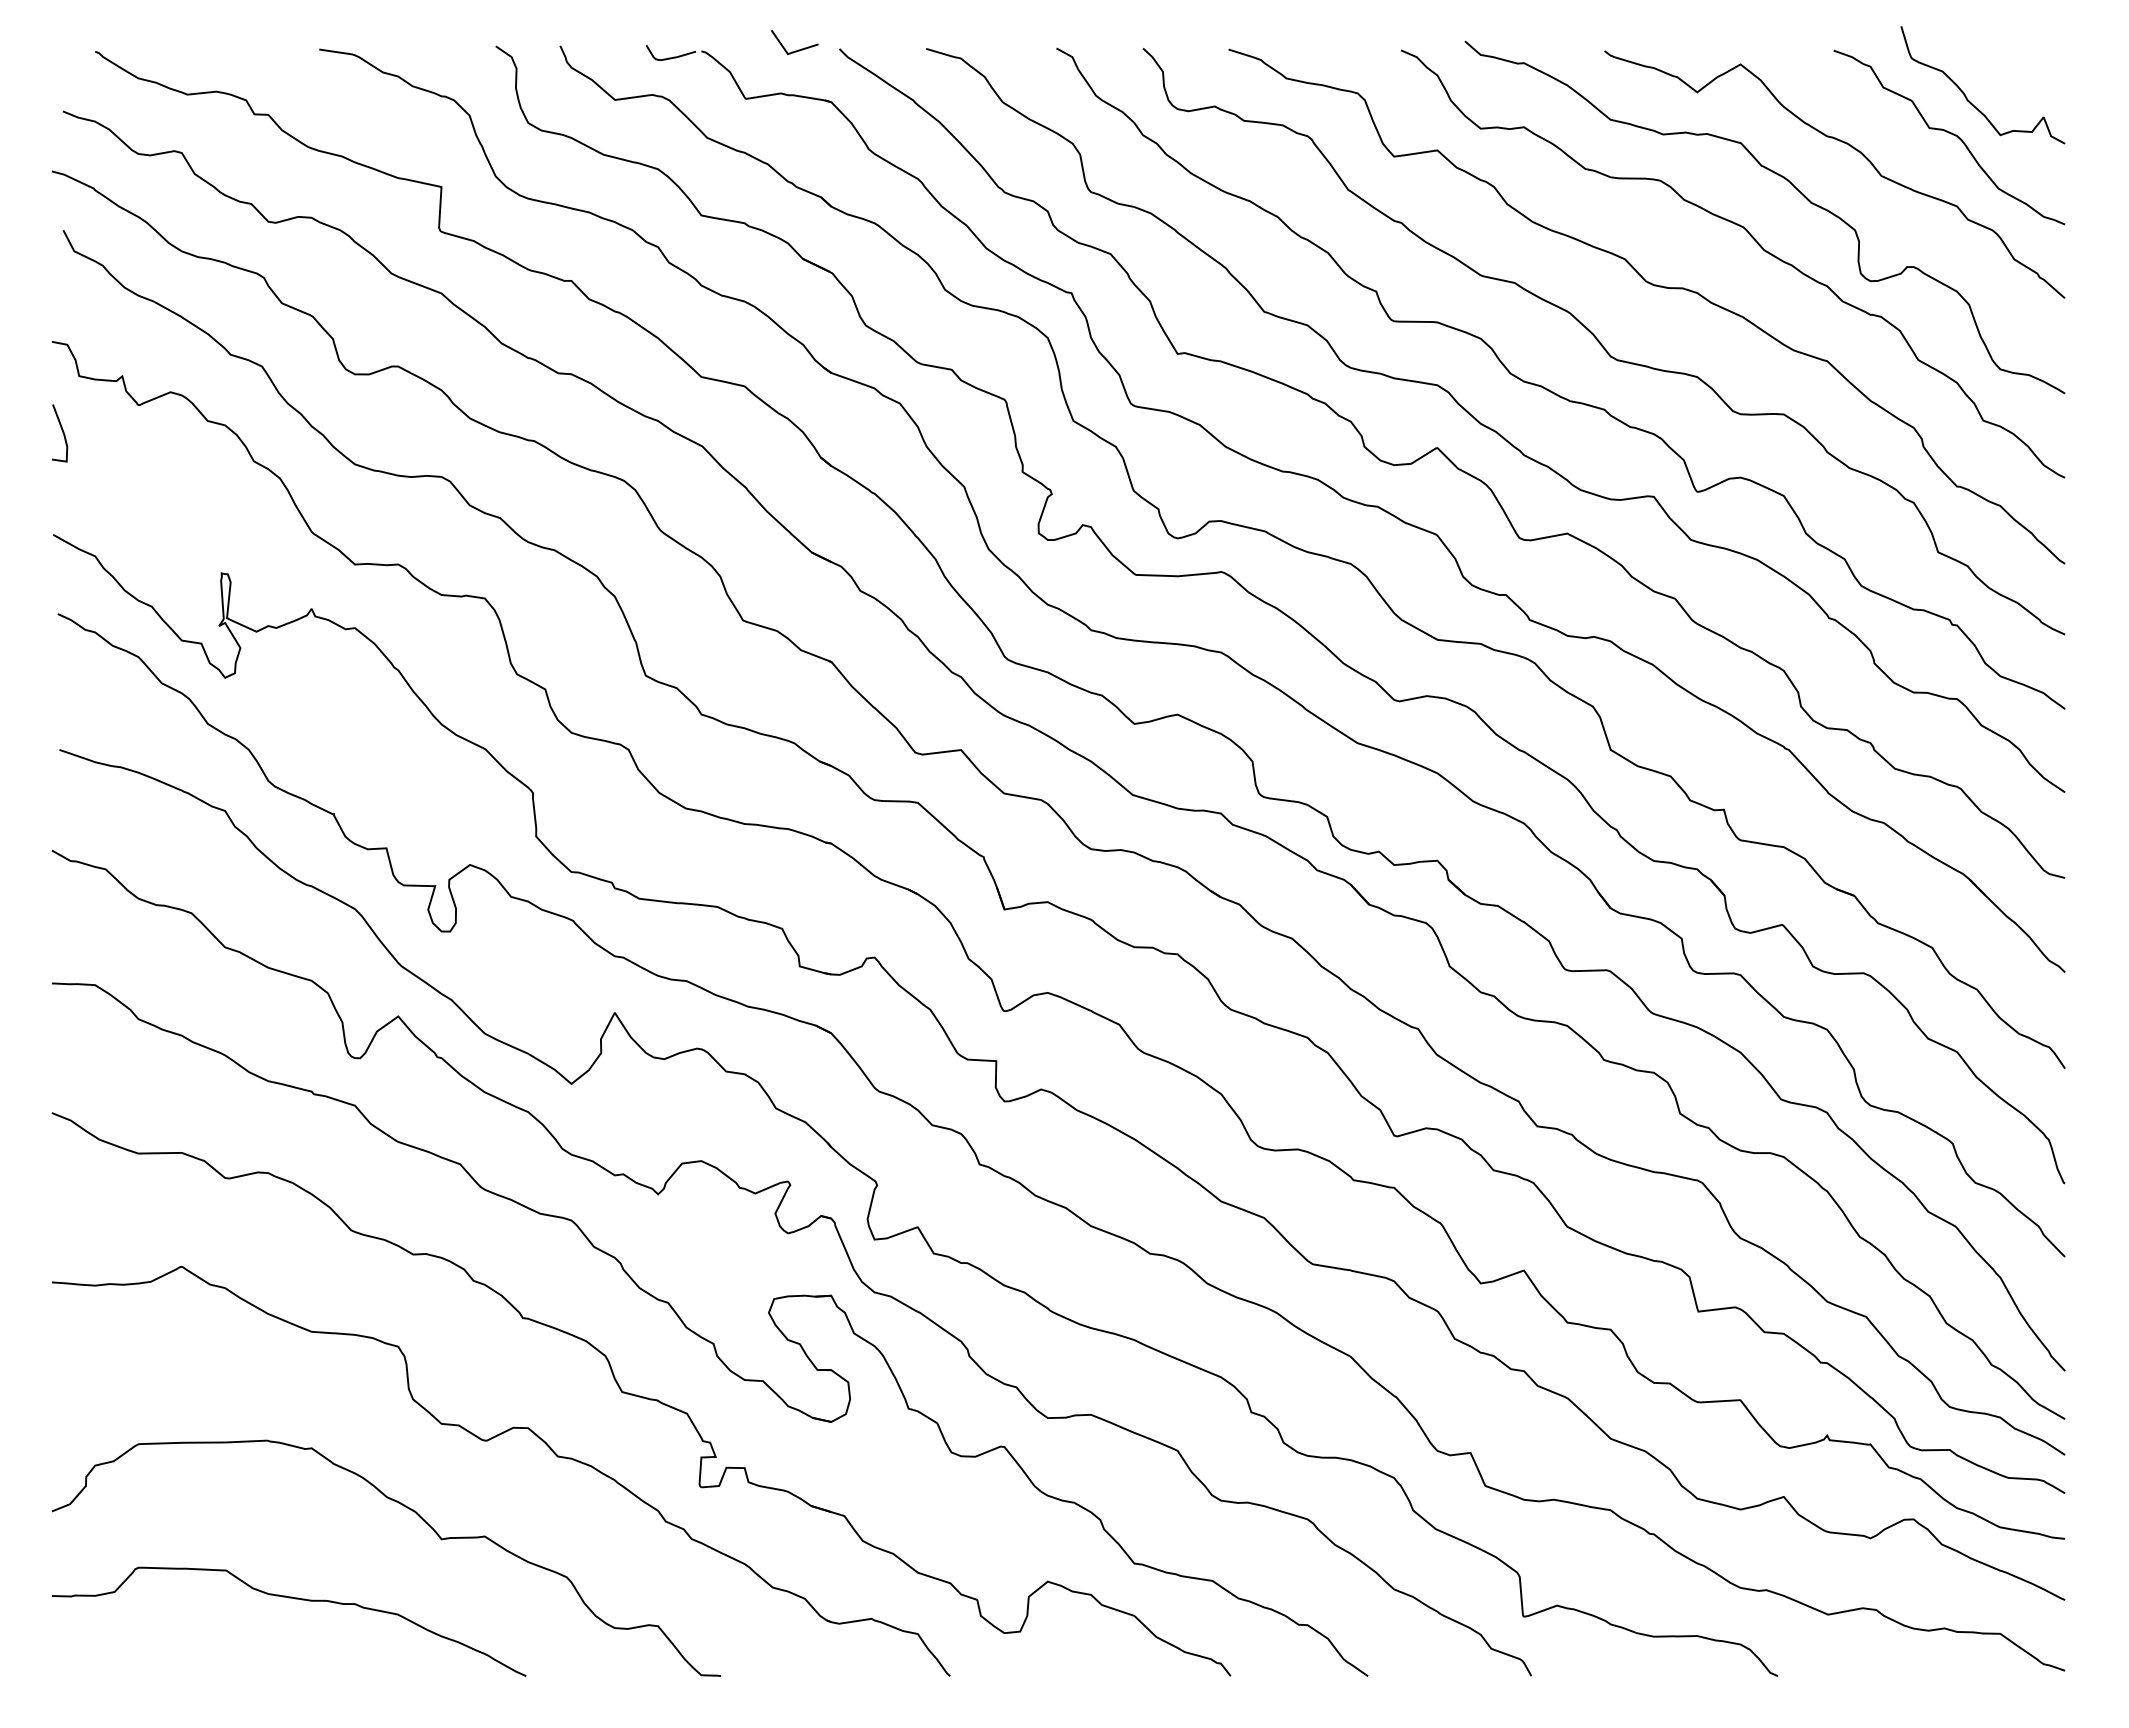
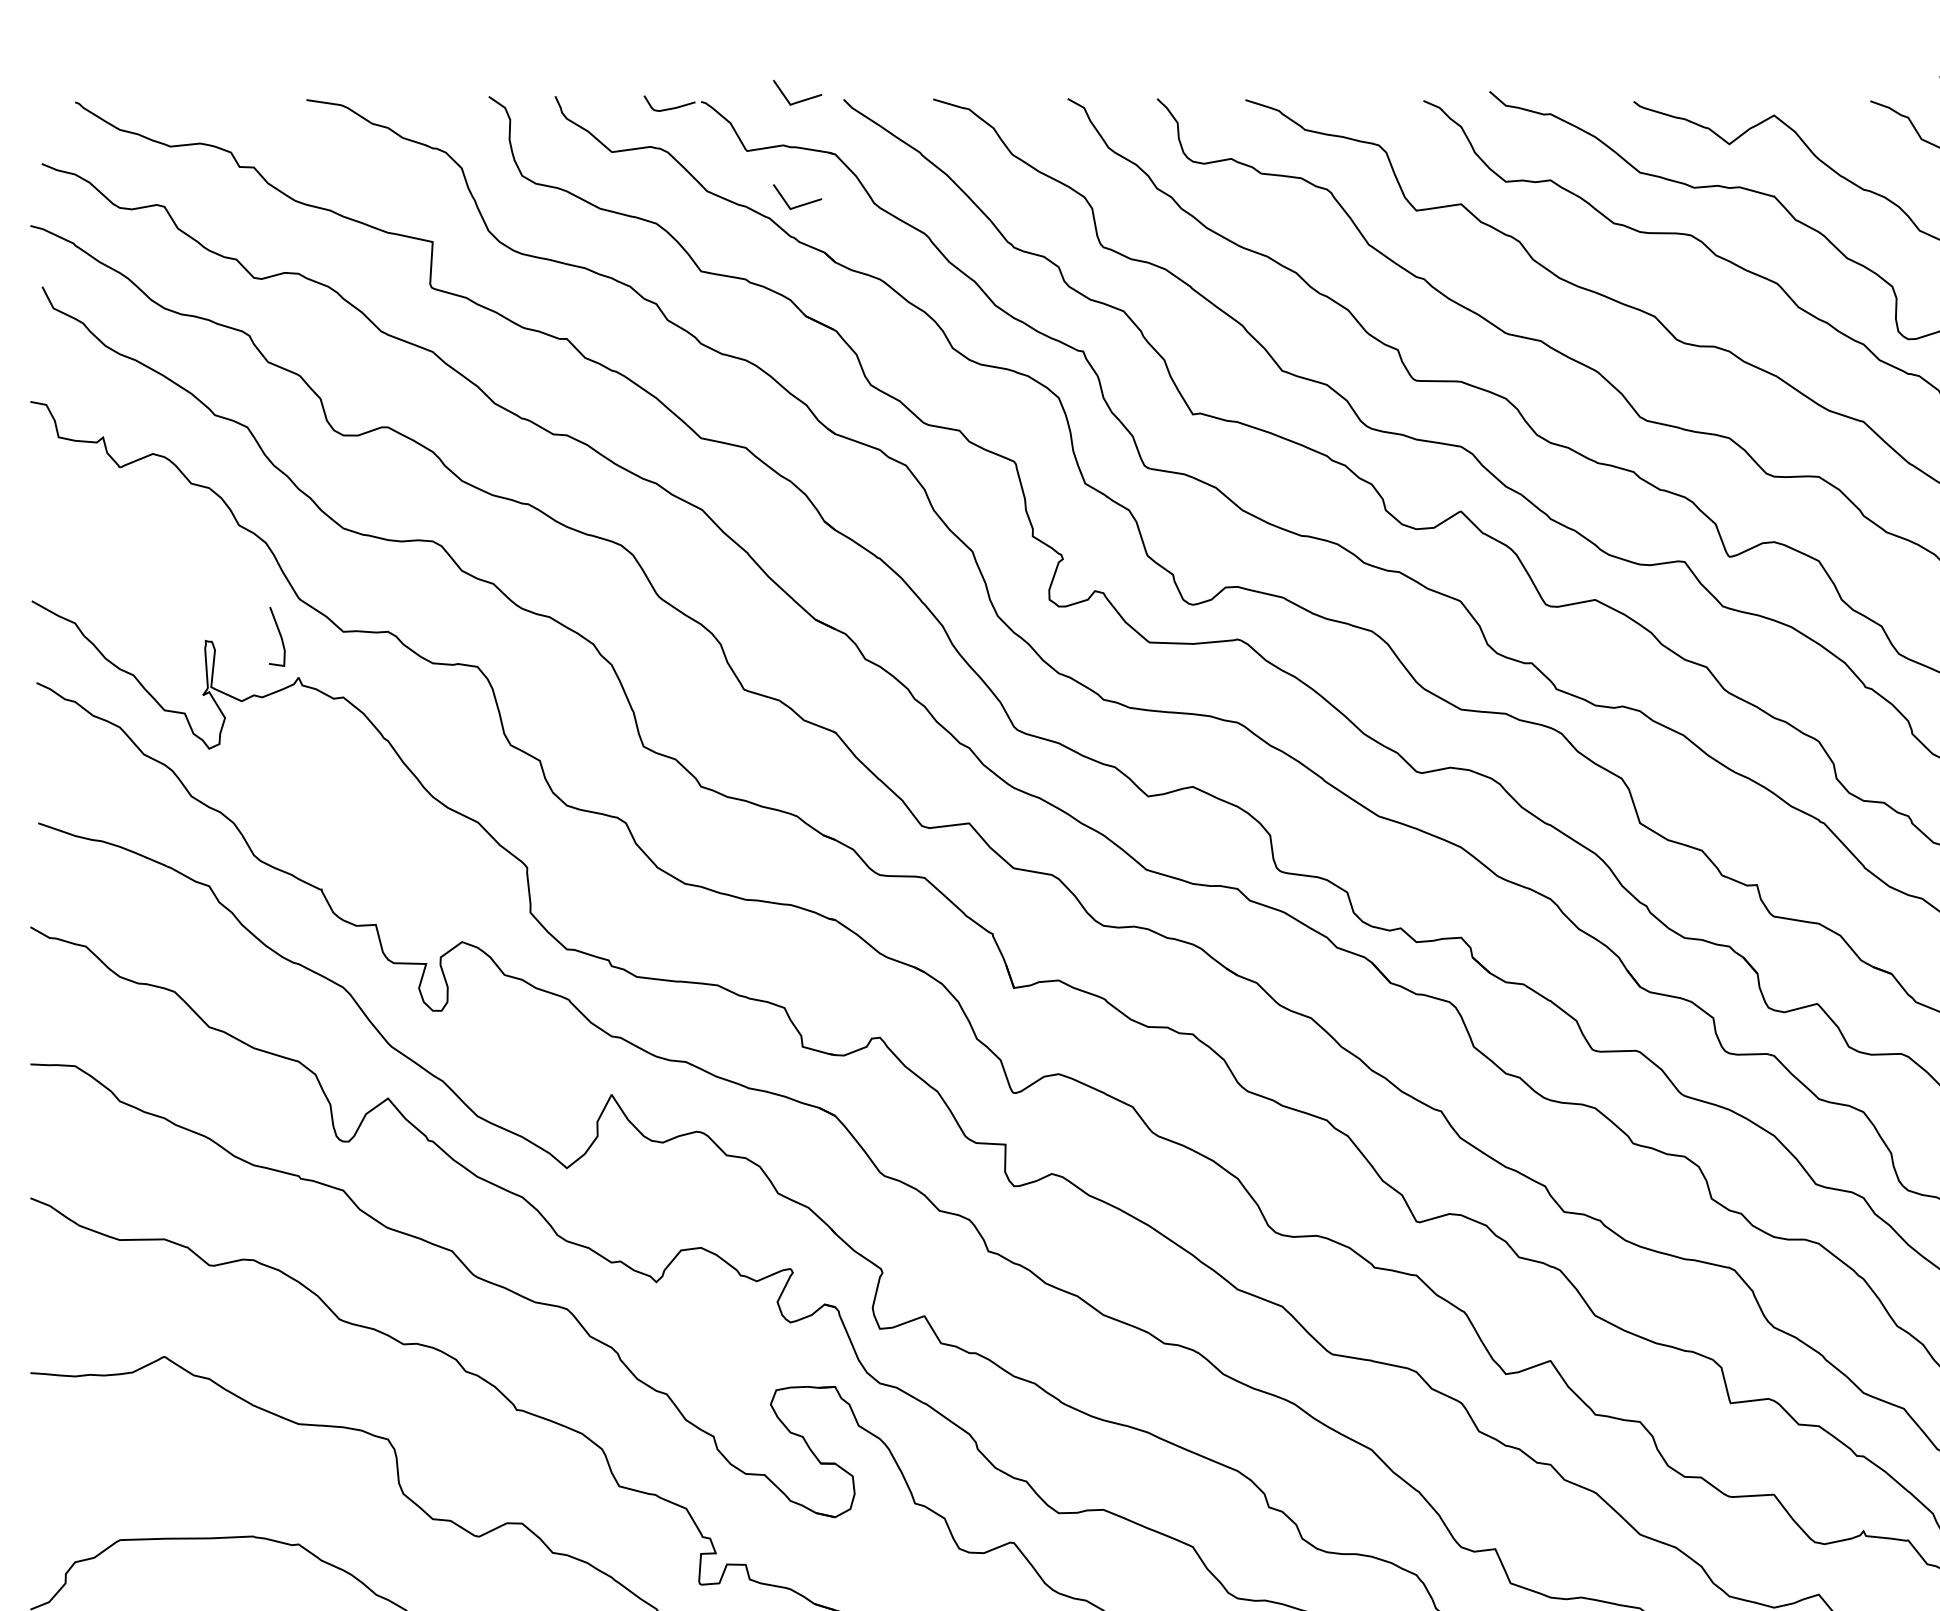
line: (798, 150) -> (801, 204), added
line: (62, 433) -> (279, 636), moved

